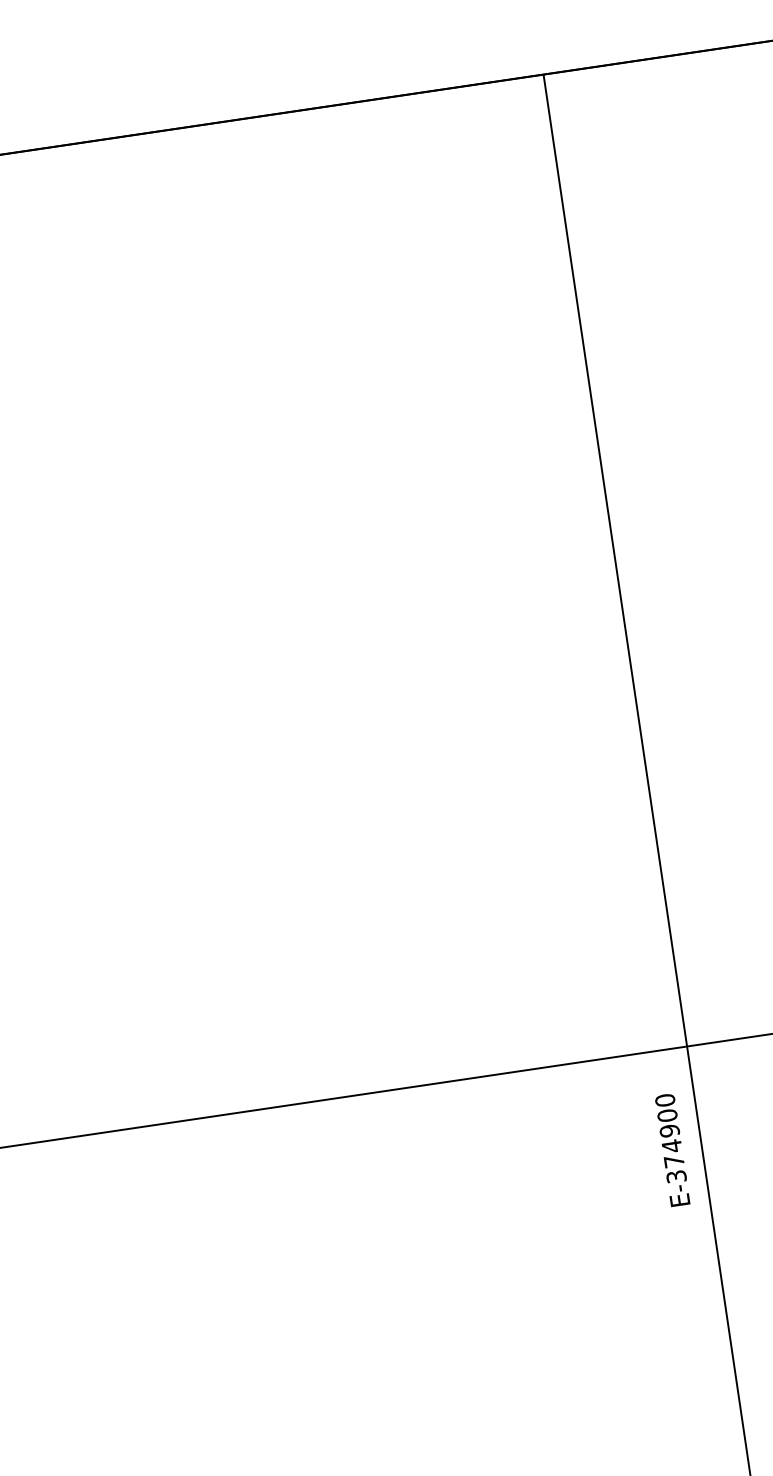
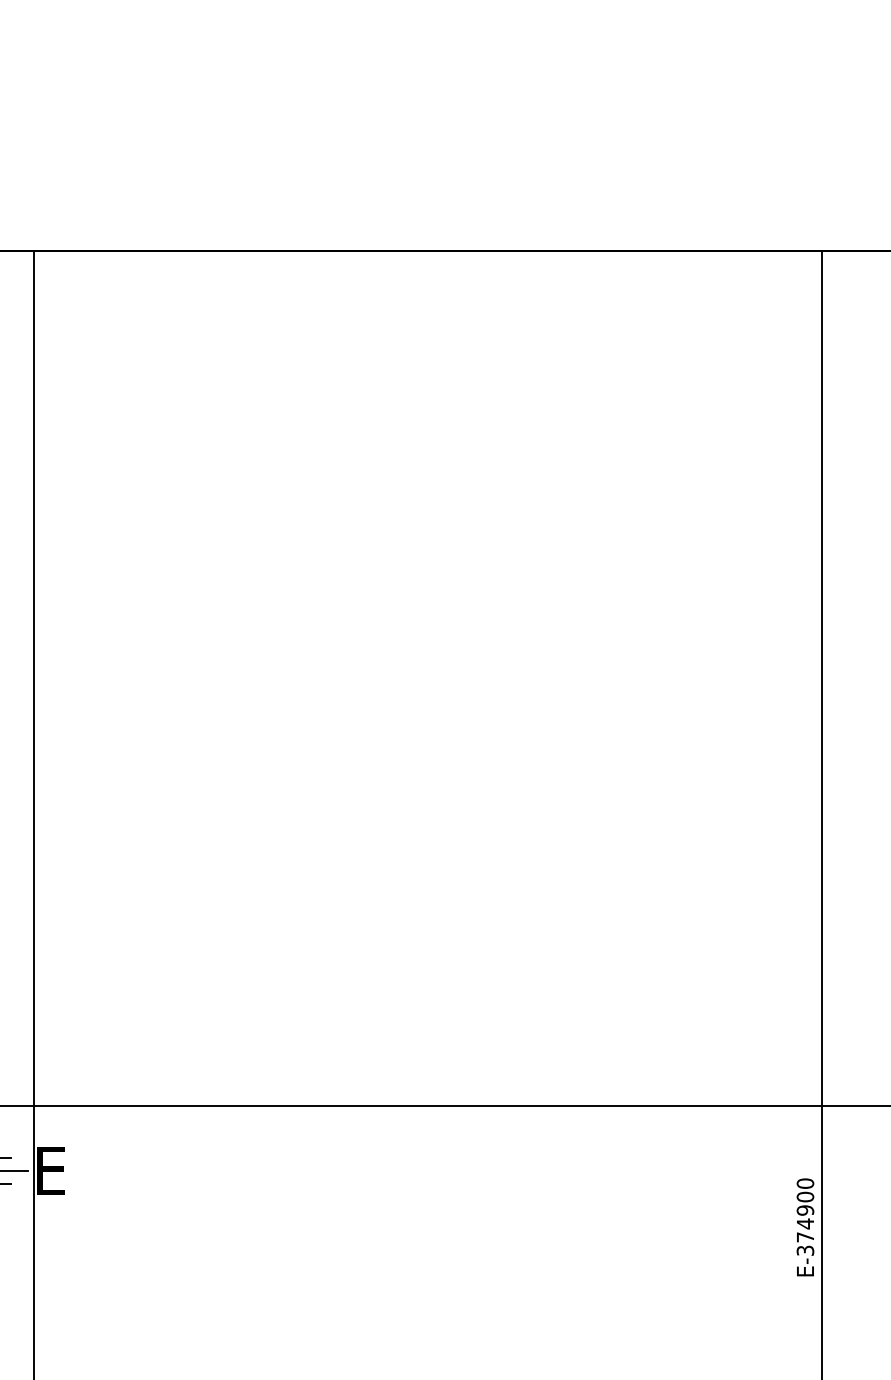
text: (672, 1150) -> (805, 1227), moved

